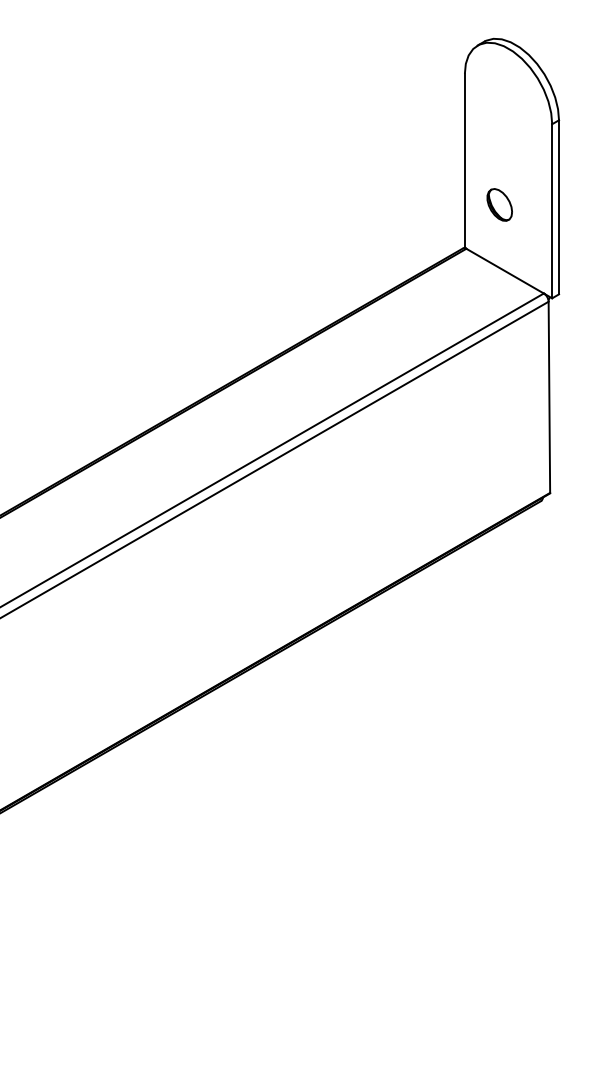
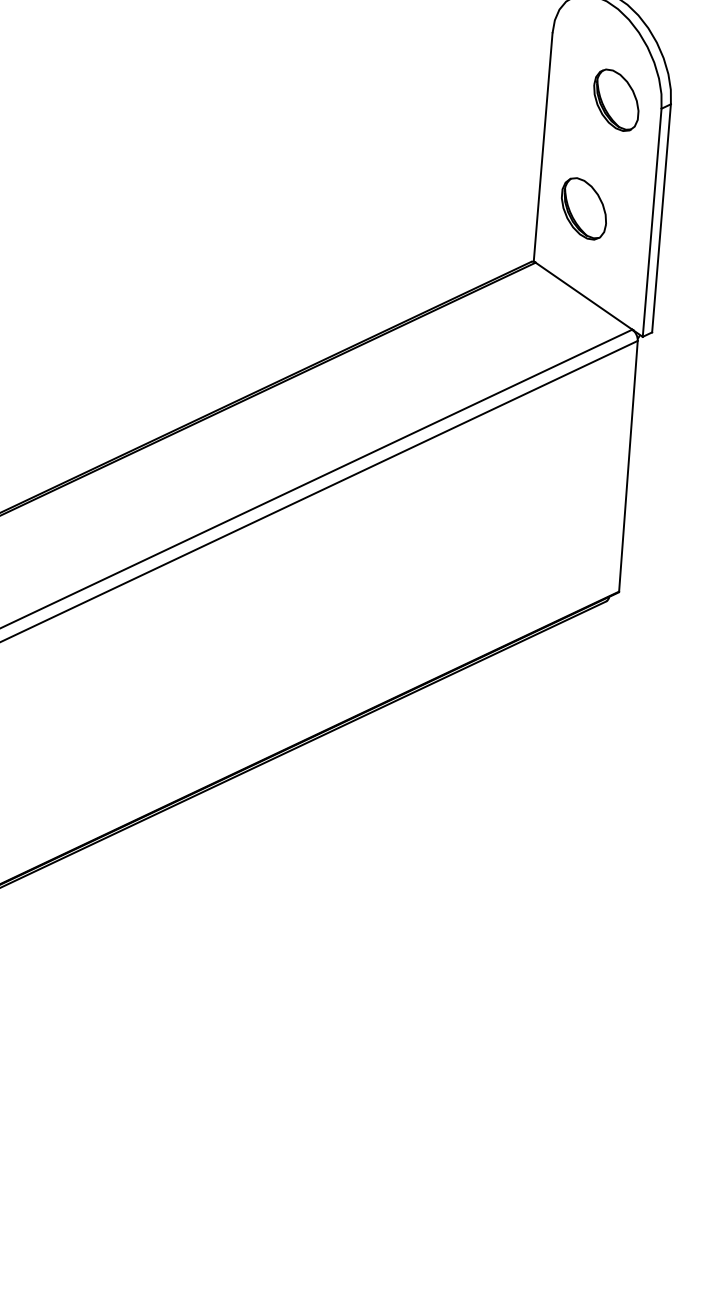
part: (516, 120) -> (615, 99), added
part: (499, 204) -> (583, 208), size x1.43

